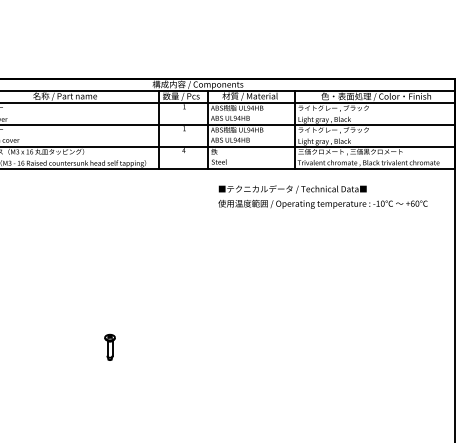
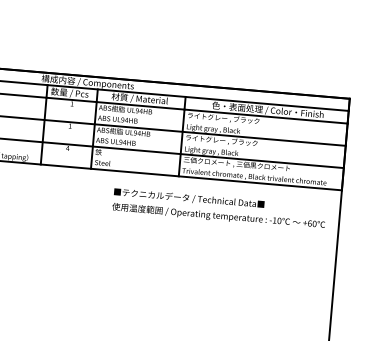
text: (322, 196) -> (218, 208), moved

